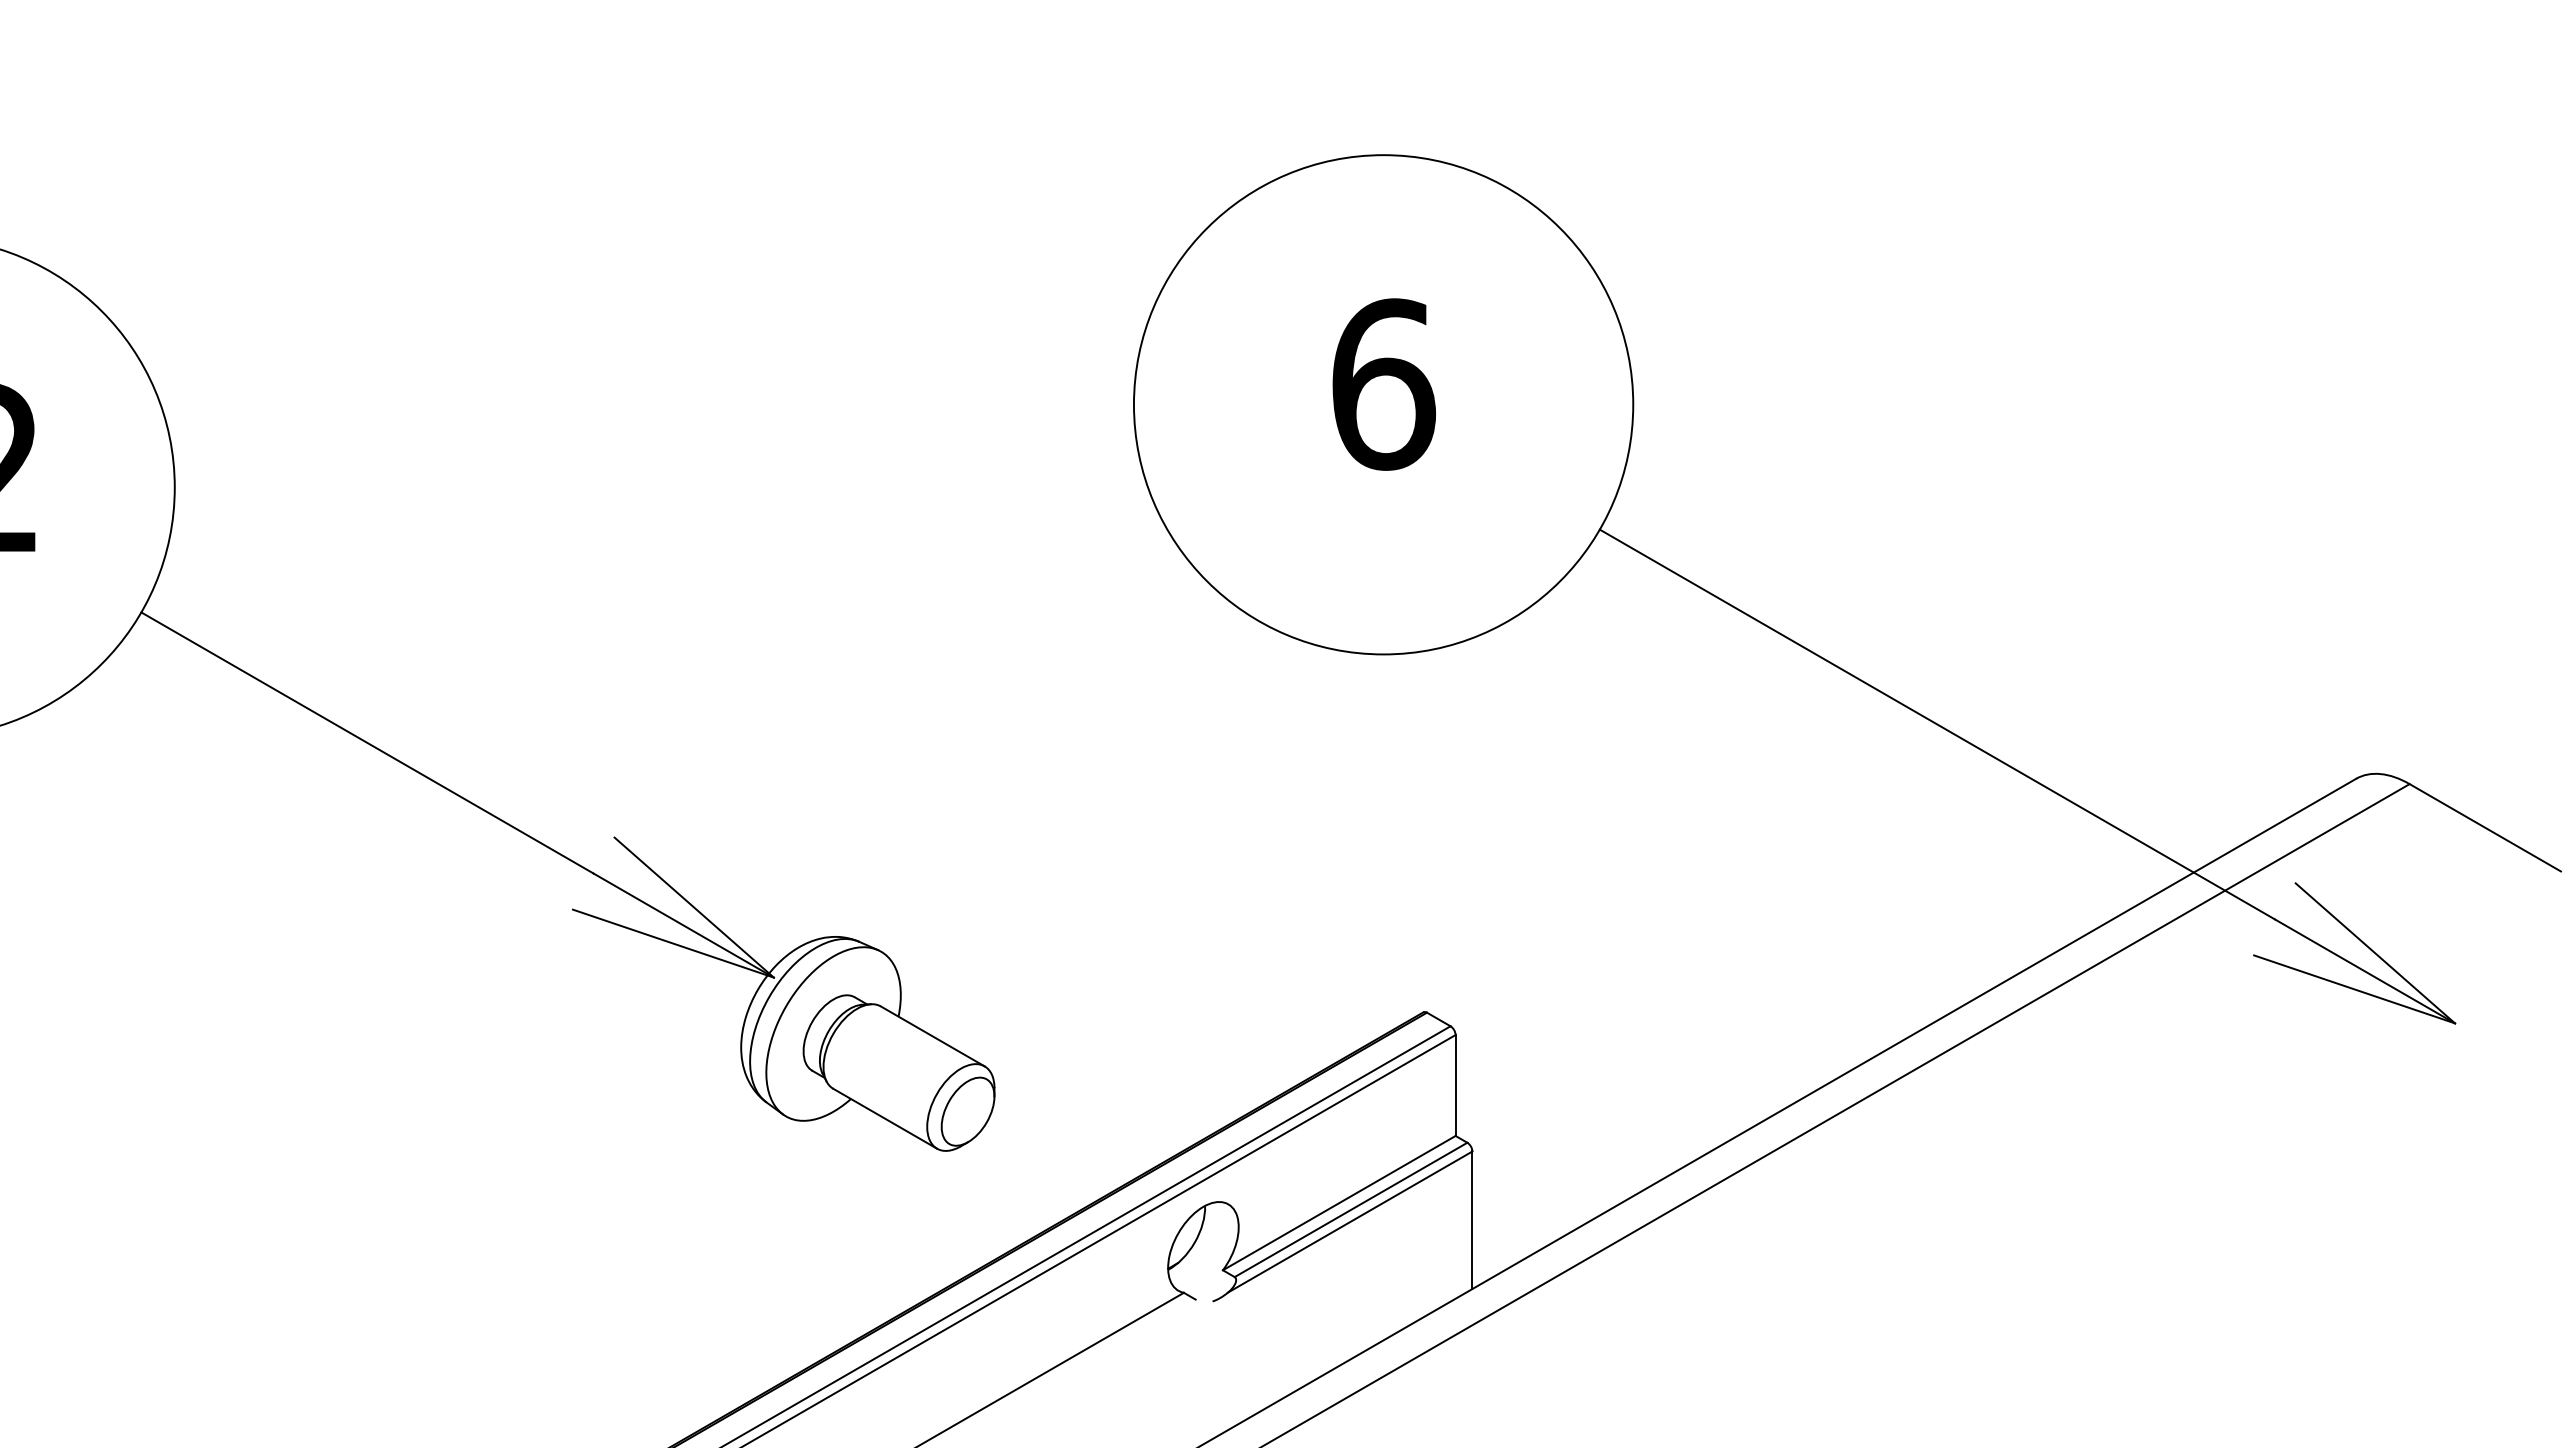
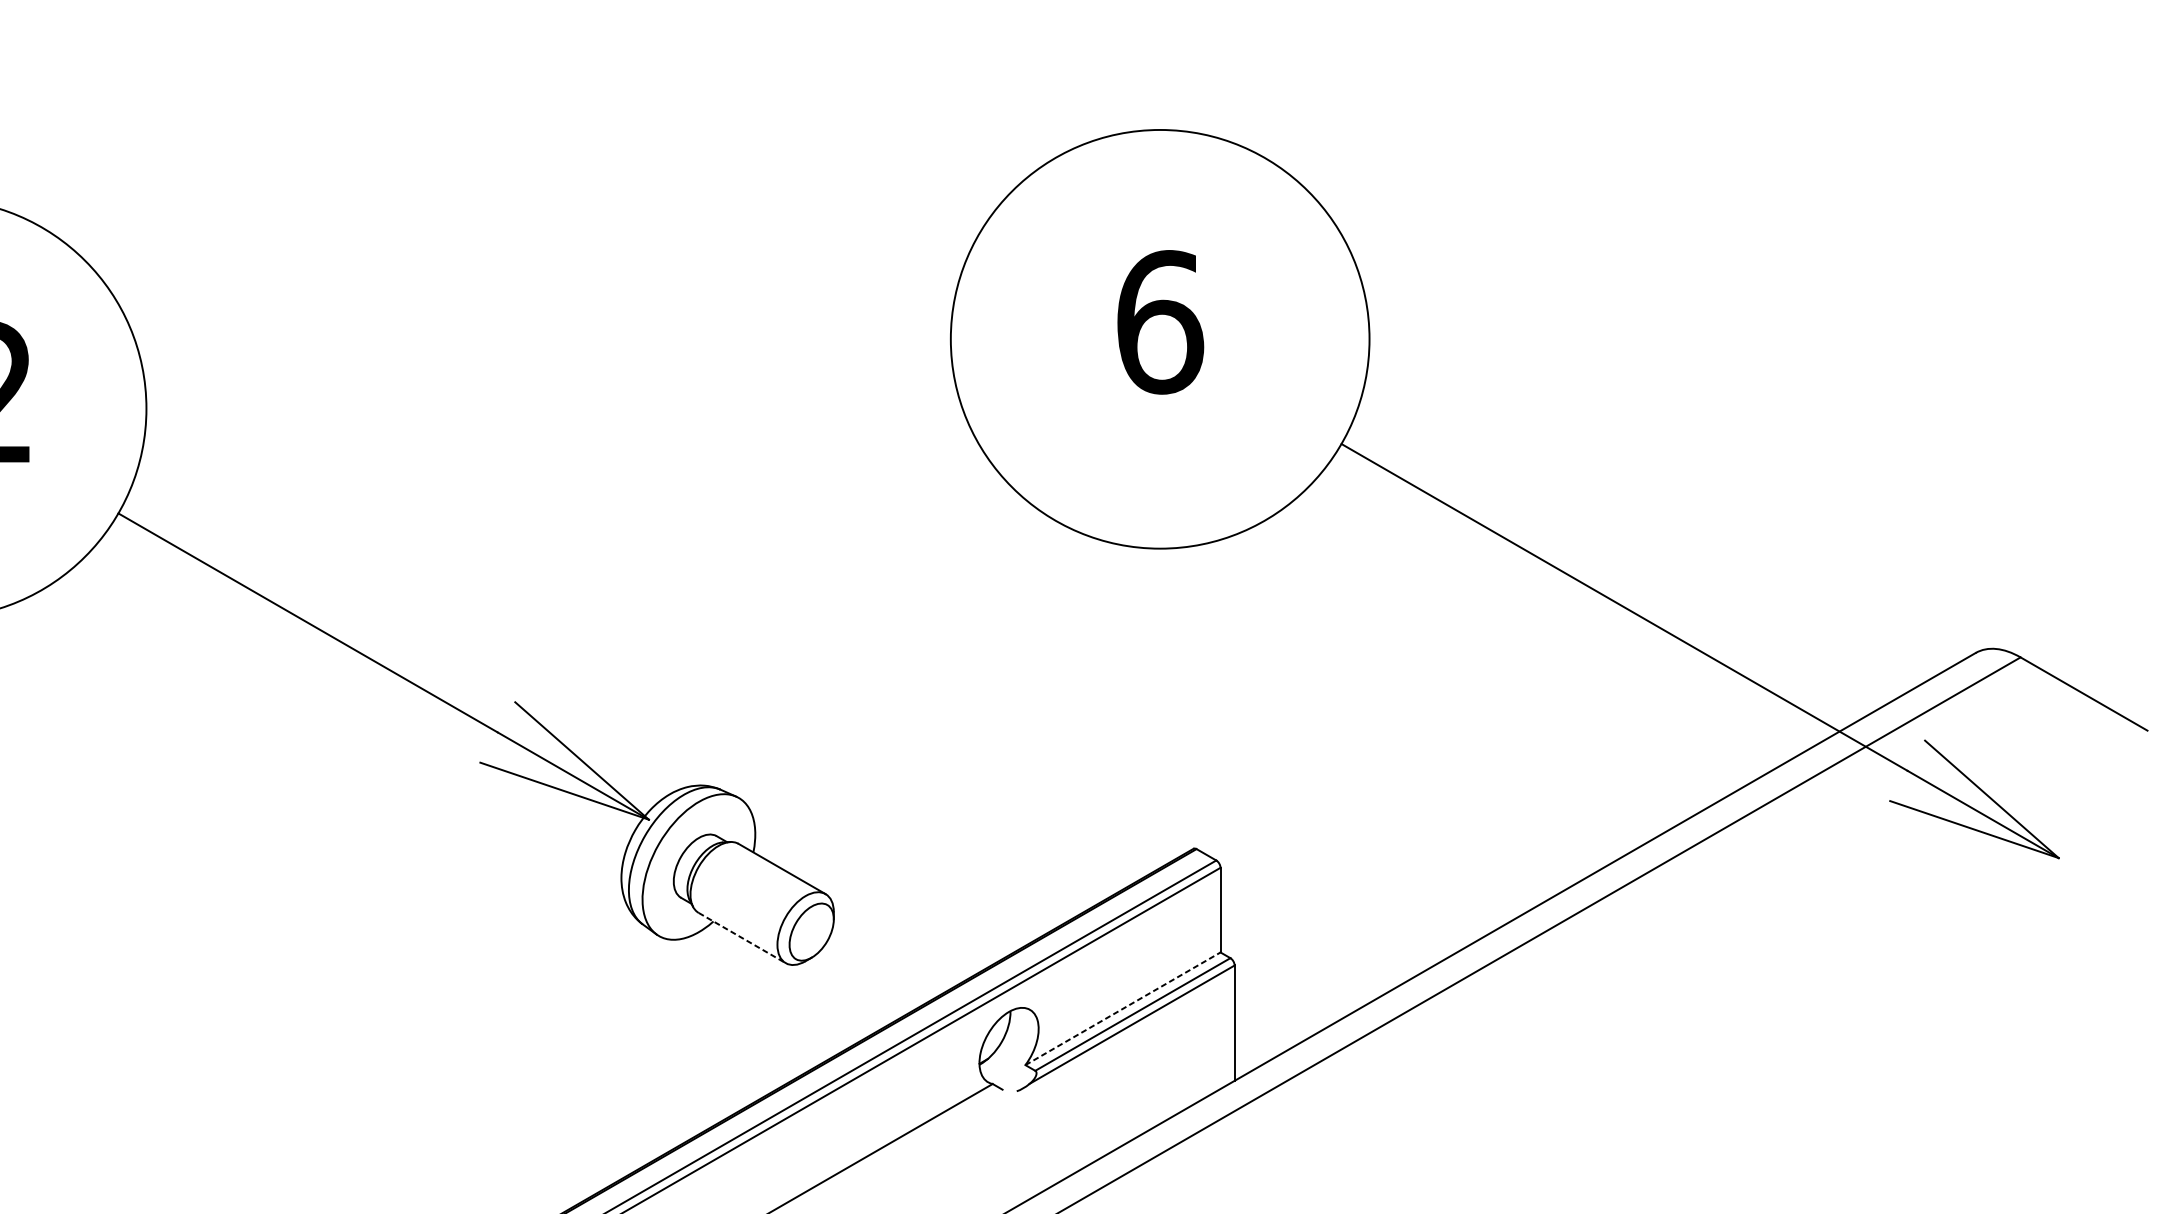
line: (885, 1118) -> (742, 937), solid -> dashed
line: (1339, 1202) -> (1123, 1008), solid -> dashed

